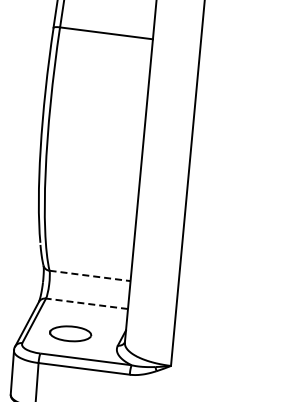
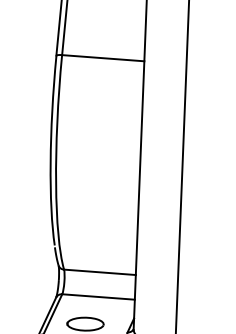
line: (90, 275) -> (100, 271), dashed -> solid
line: (86, 303) -> (98, 296), dashed -> solid

